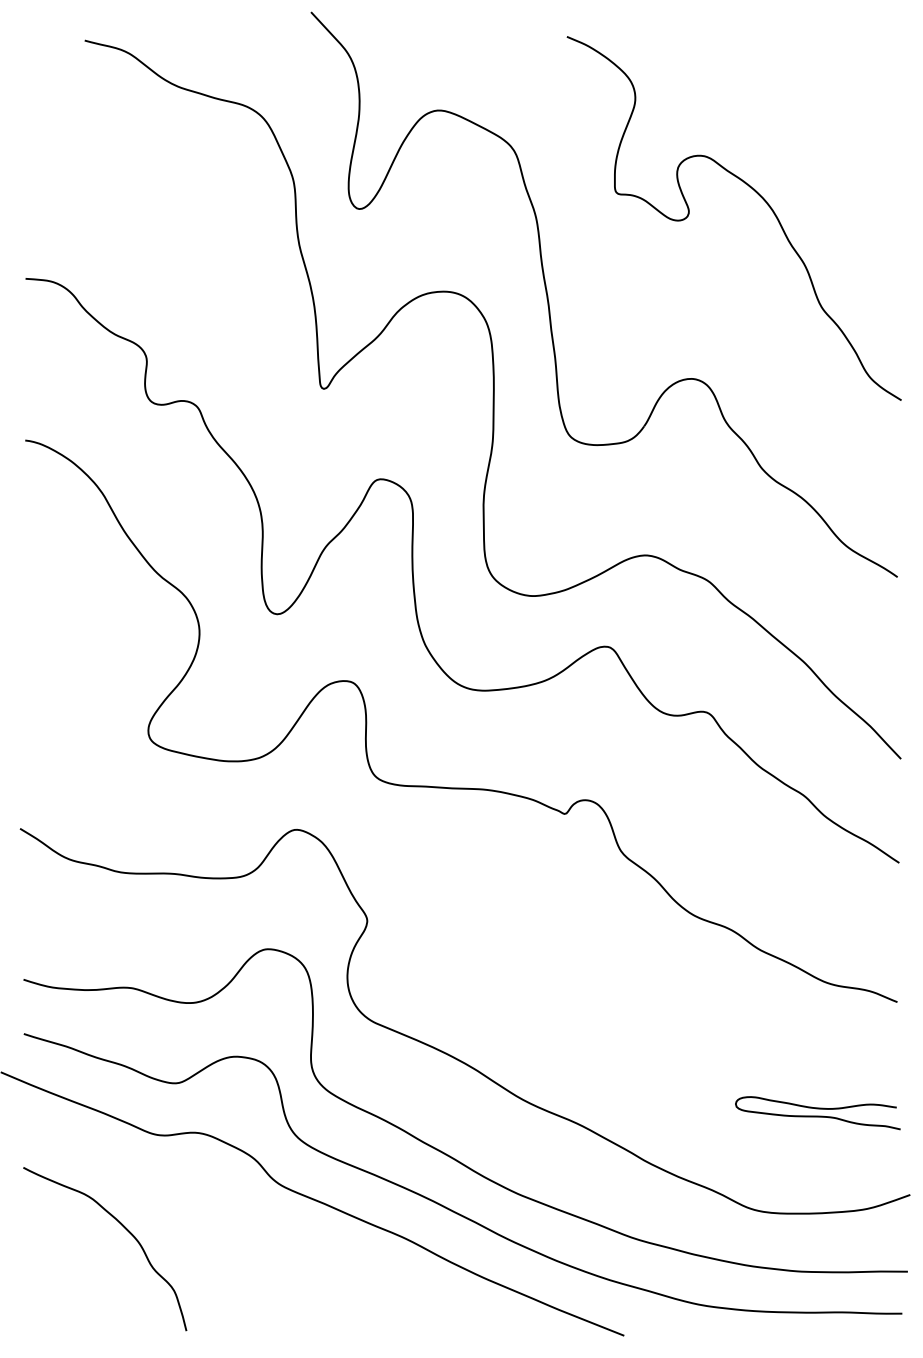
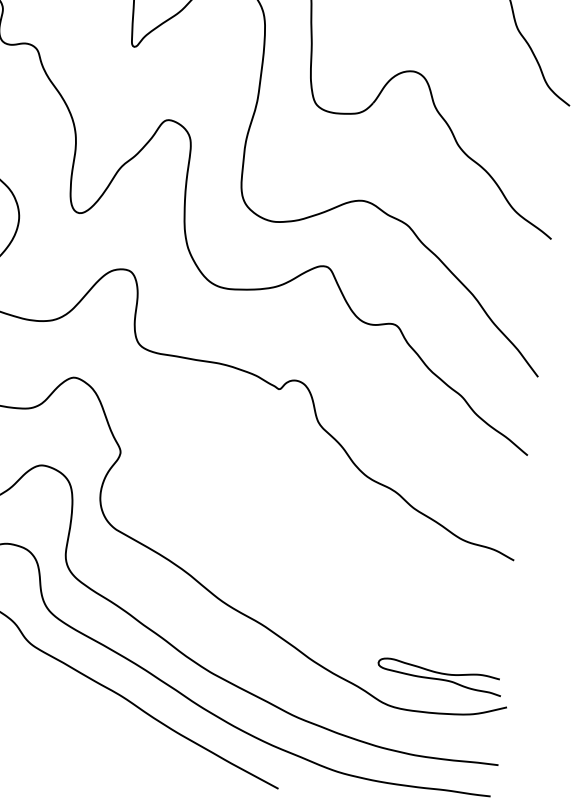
curve: (817, 1115) -> (439, 678), moved

